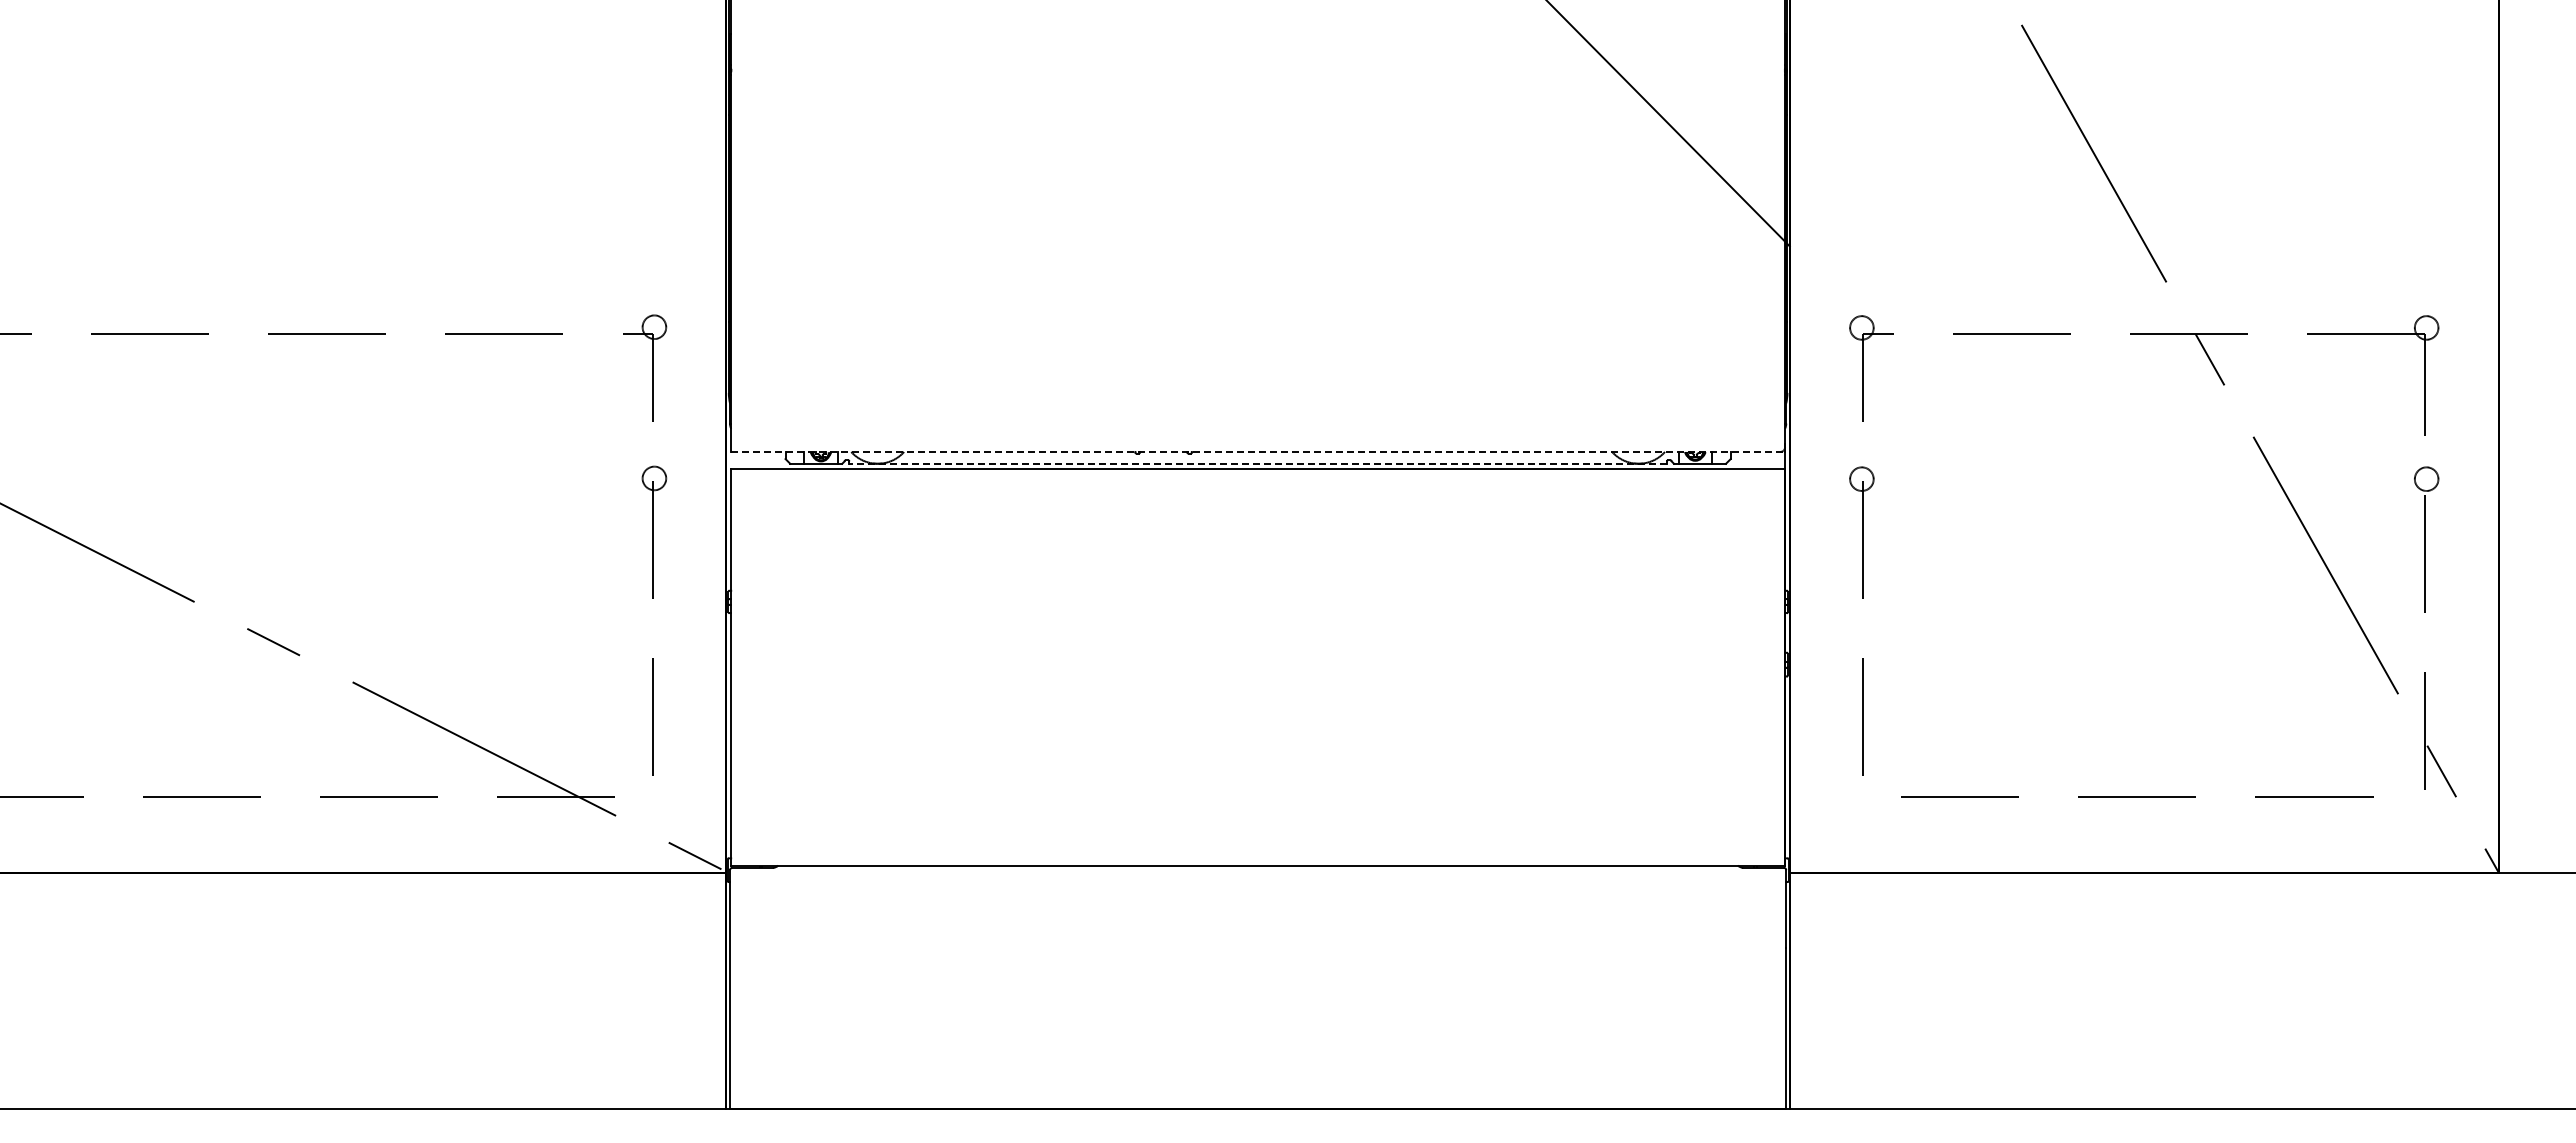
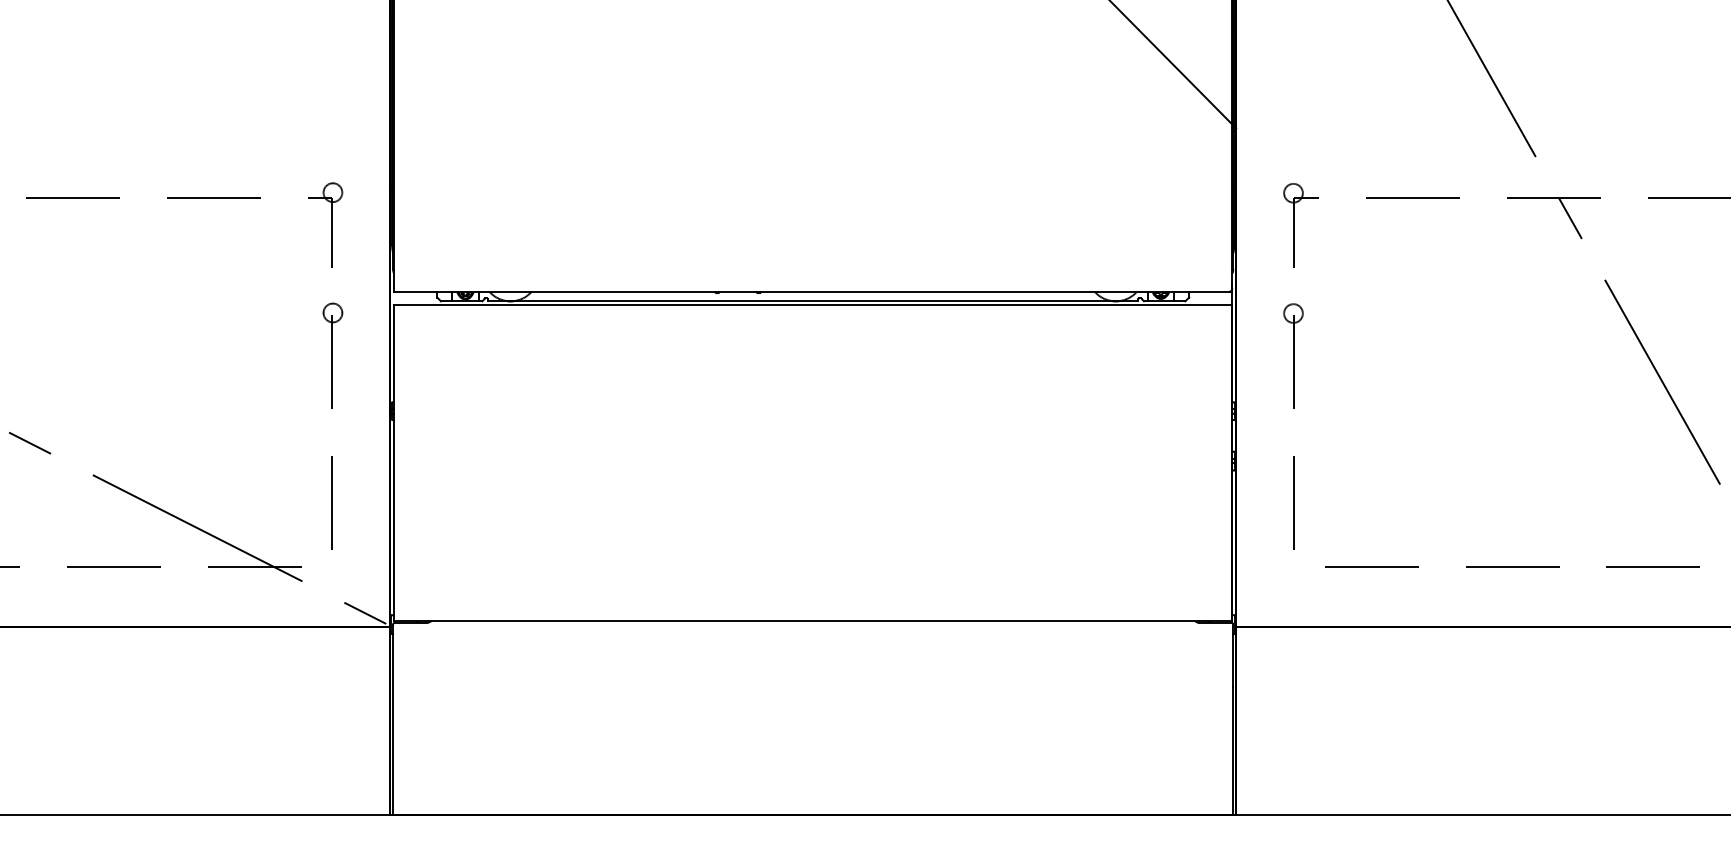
line: (1258, 452) -> (813, 292), dashed -> solid
line: (1258, 463) -> (813, 301), dashed -> solid

